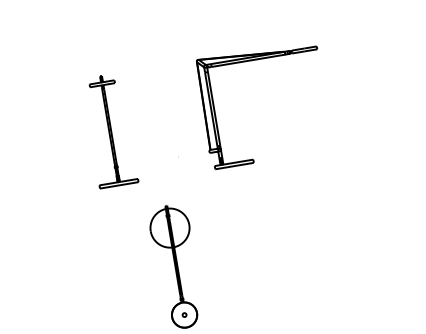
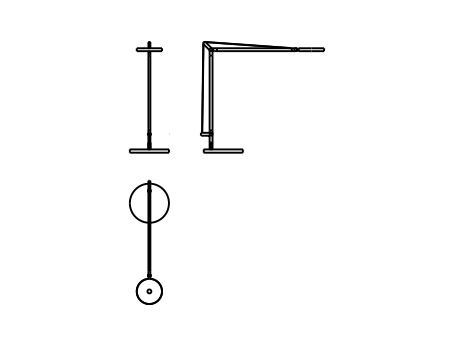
part: (110, 130) -> (149, 97), moved

